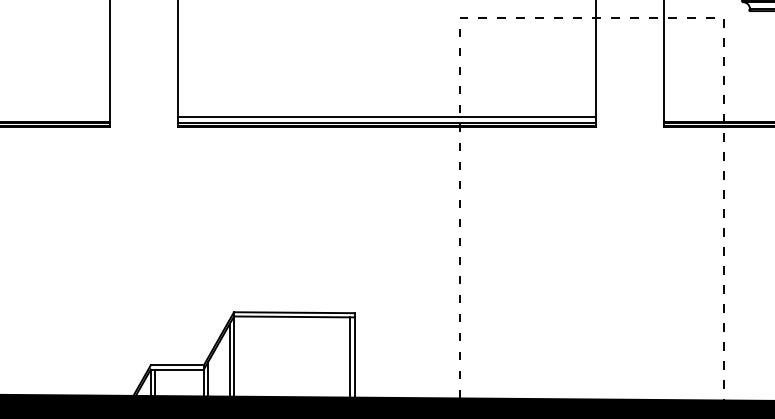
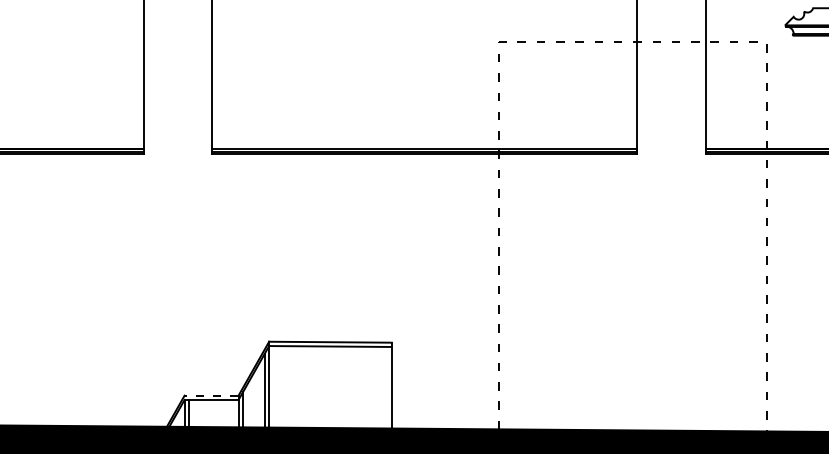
line: (386, 117) -> (424, 143), removed
line: (350, 357) -> (387, 387), removed
line: (177, 365) -> (211, 395), solid -> dashed

